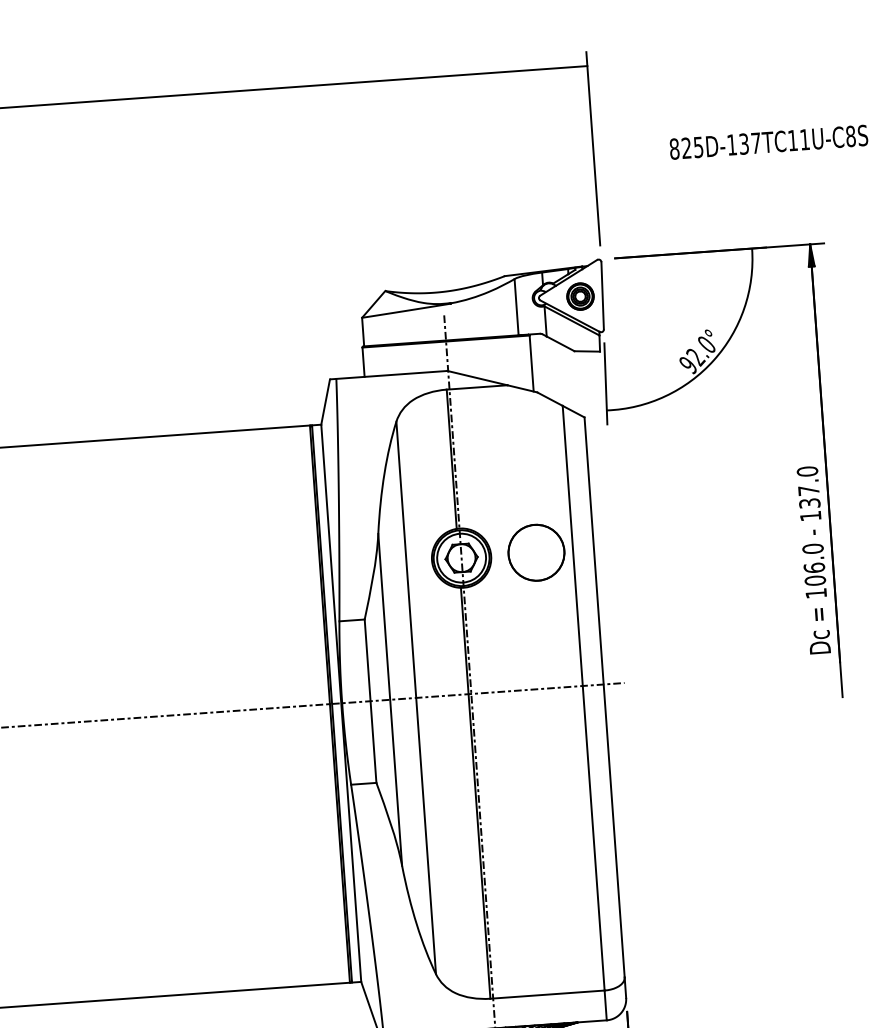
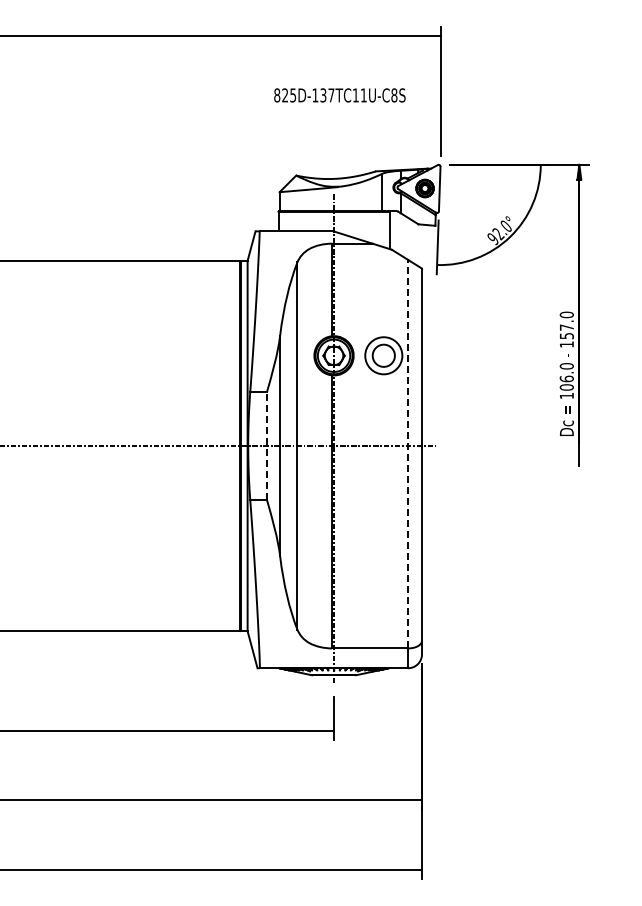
text: (768, 142) -> (339, 95), moved
text: (809, 502) -> (566, 335), 137.0 -> 157.0
circle: (535, 552) -> (383, 355), size x0.6
line: (584, 697) -> (408, 453), solid -> dashed
line: (371, 700) -> (267, 445), solid -> dashed

